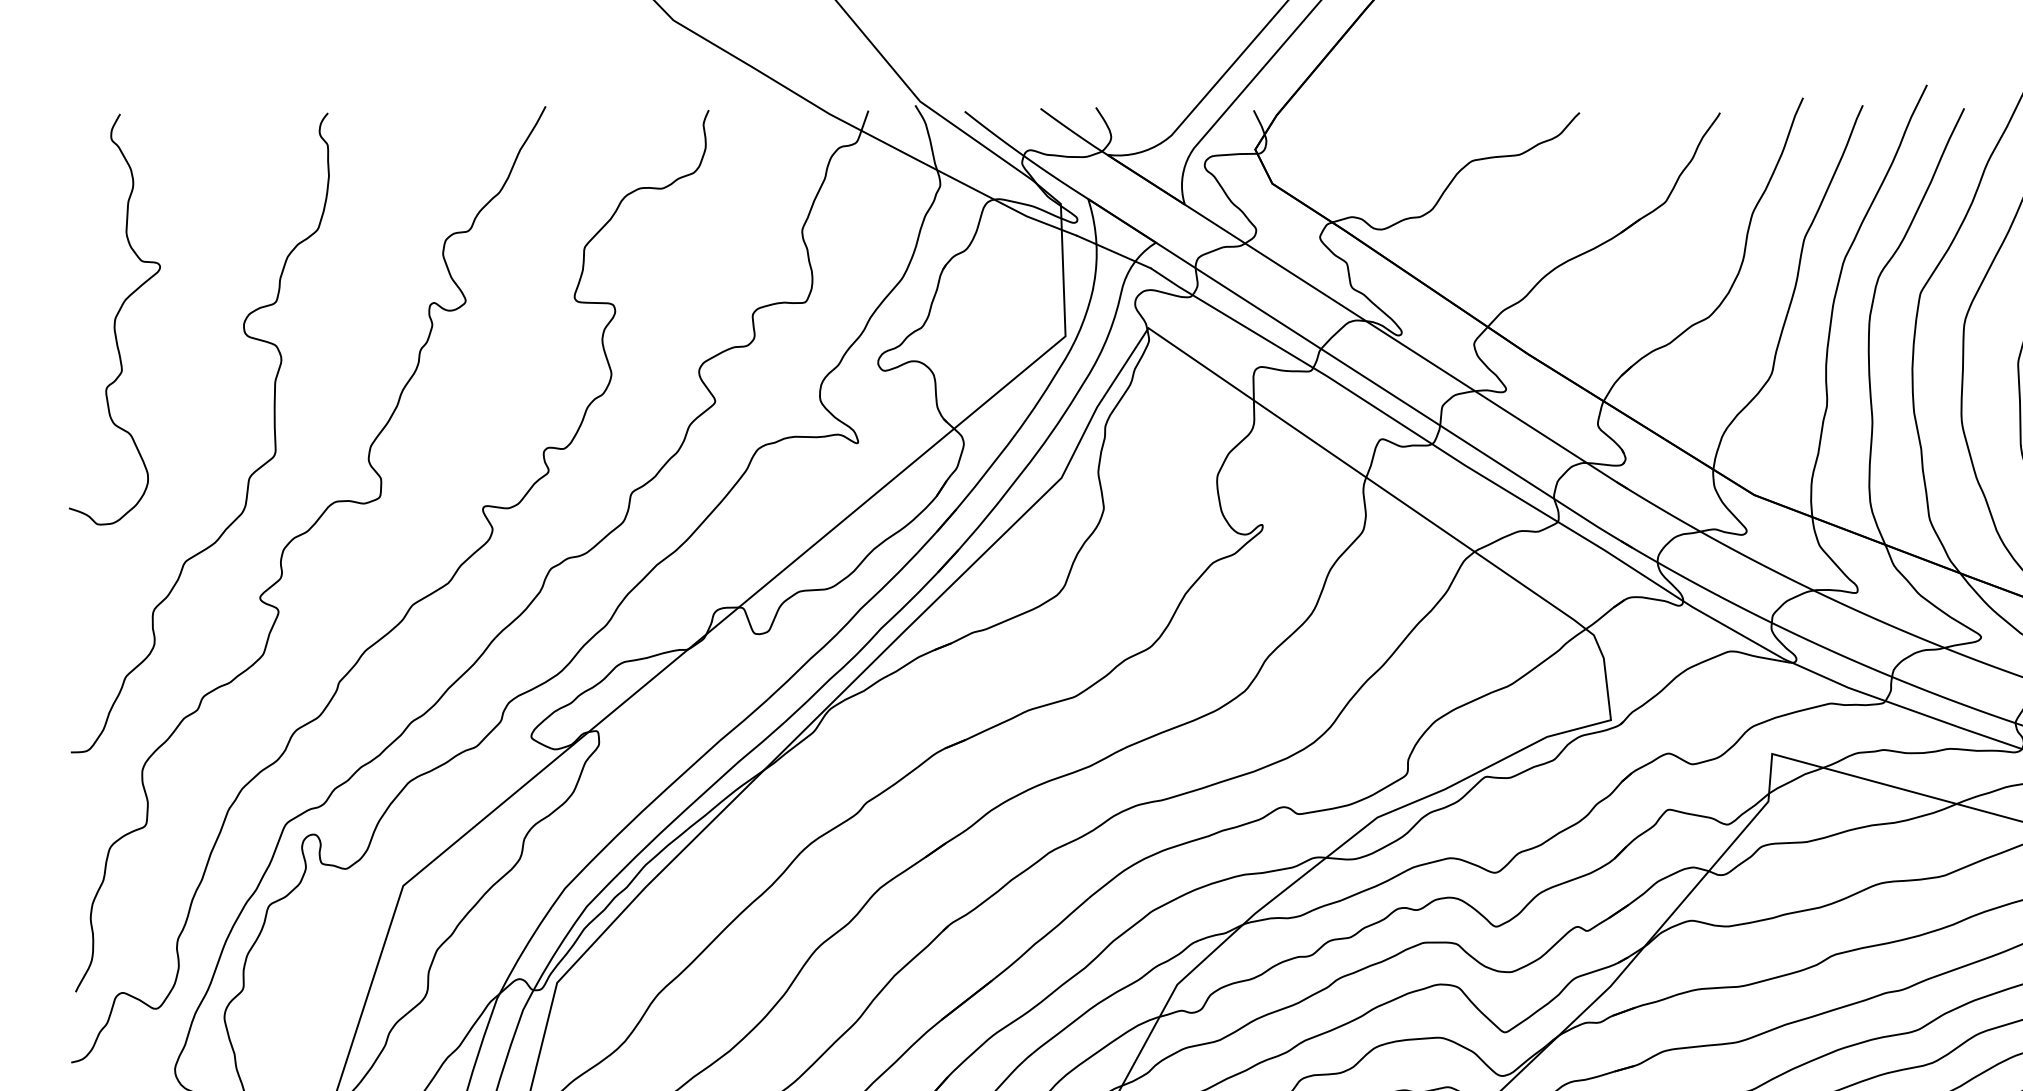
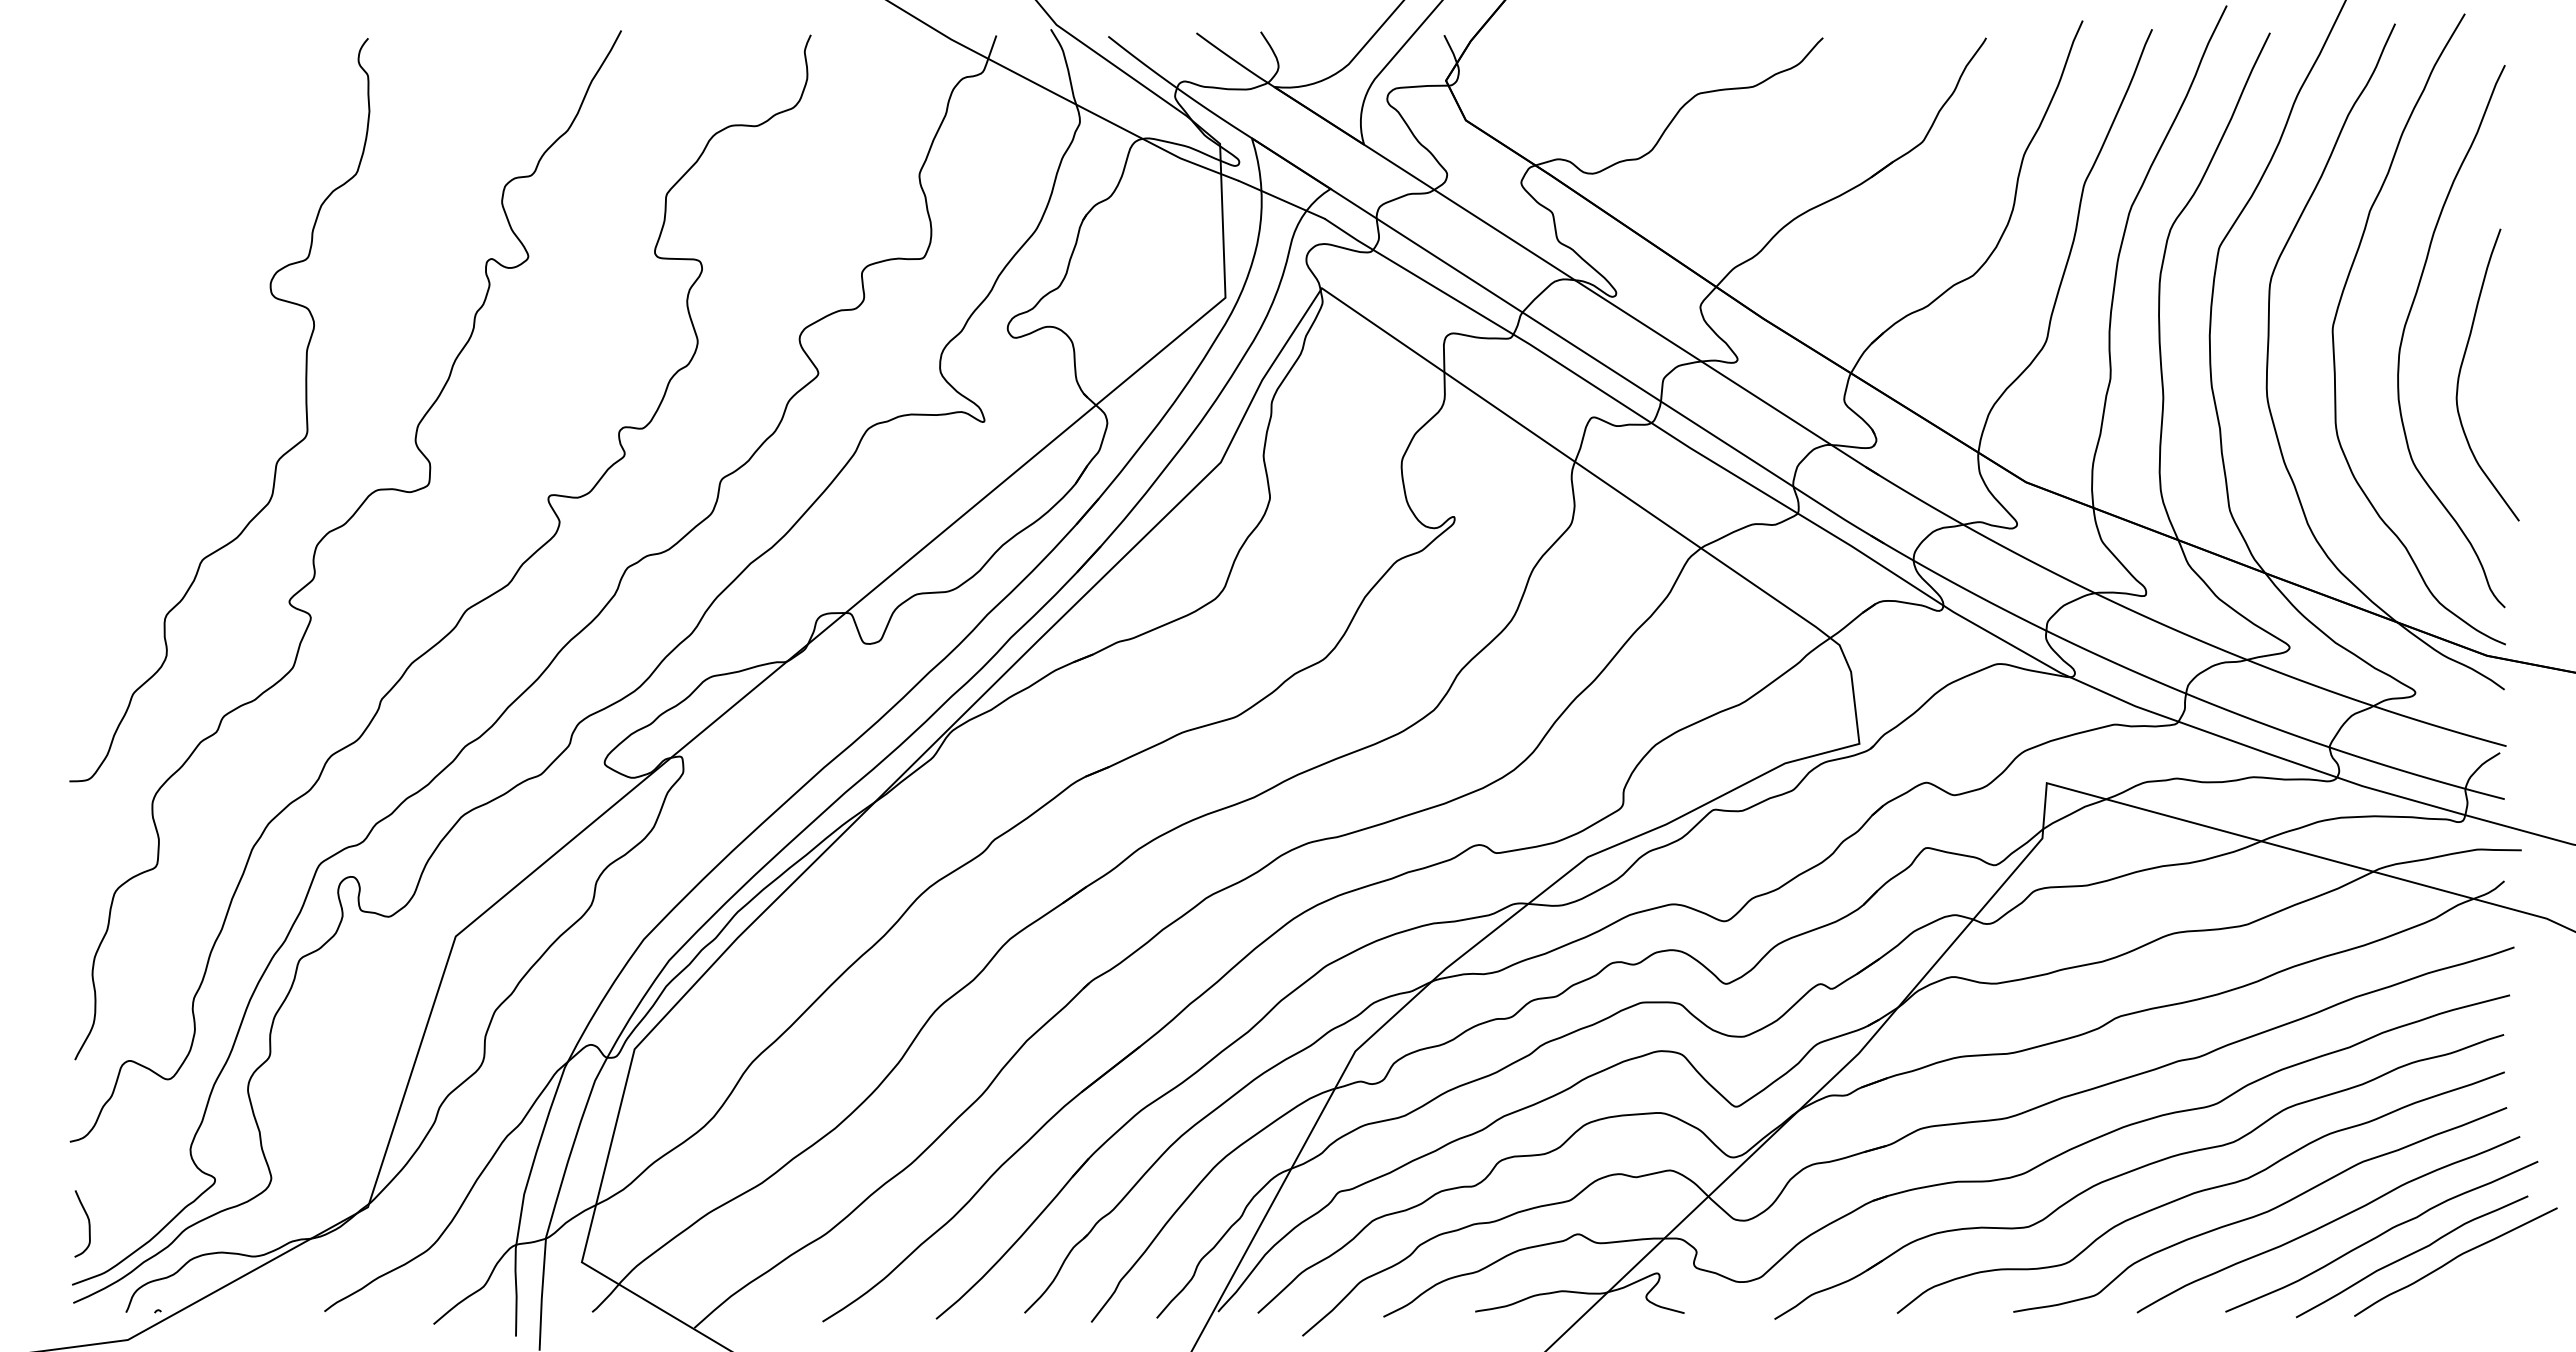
curve: (114, 319) -> (120, 278), removed

